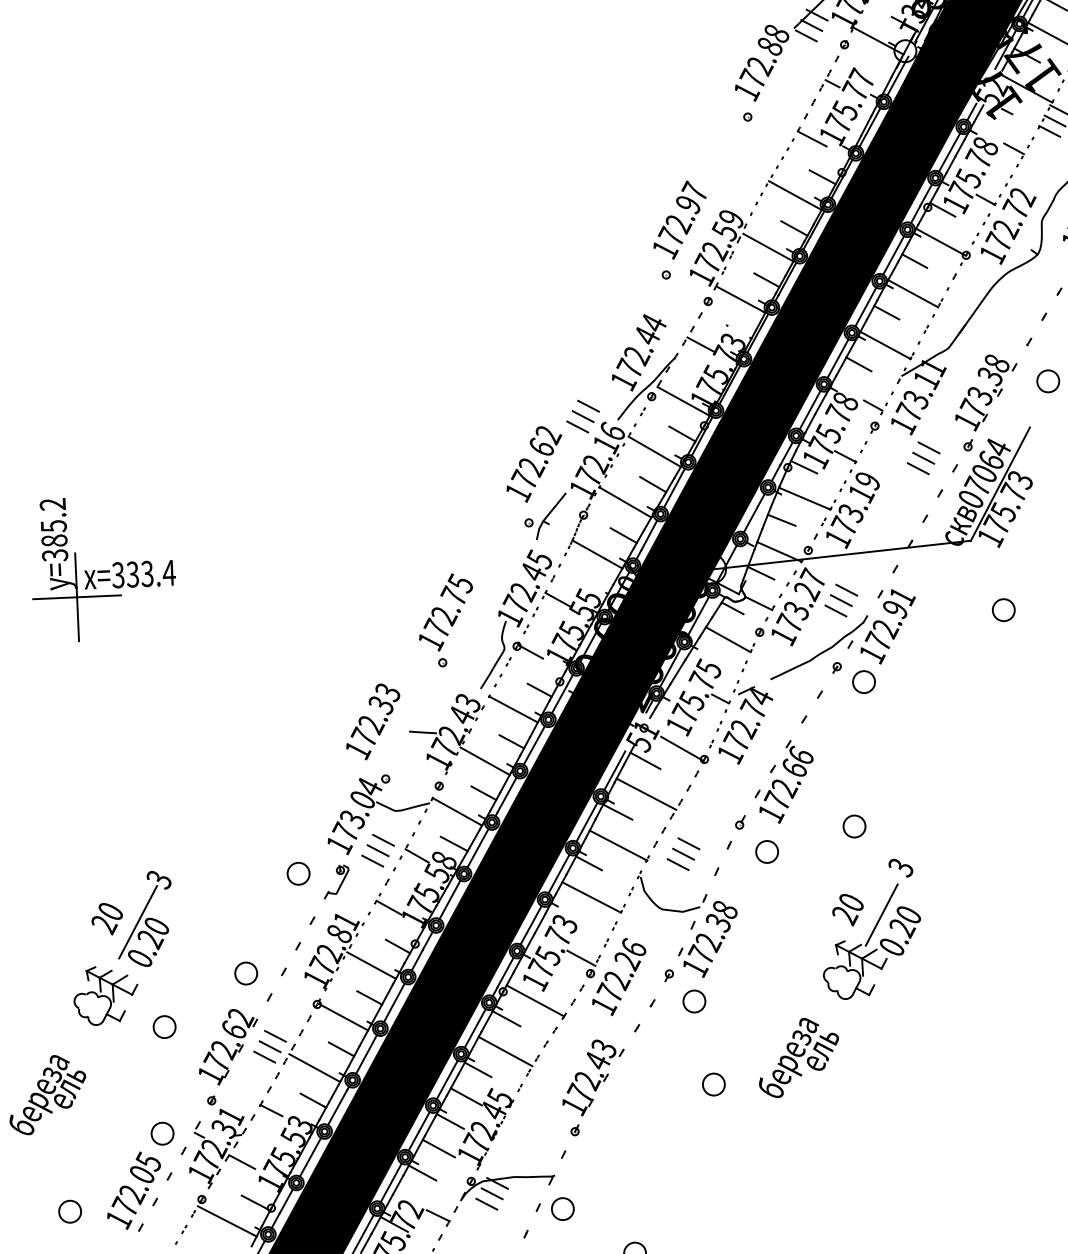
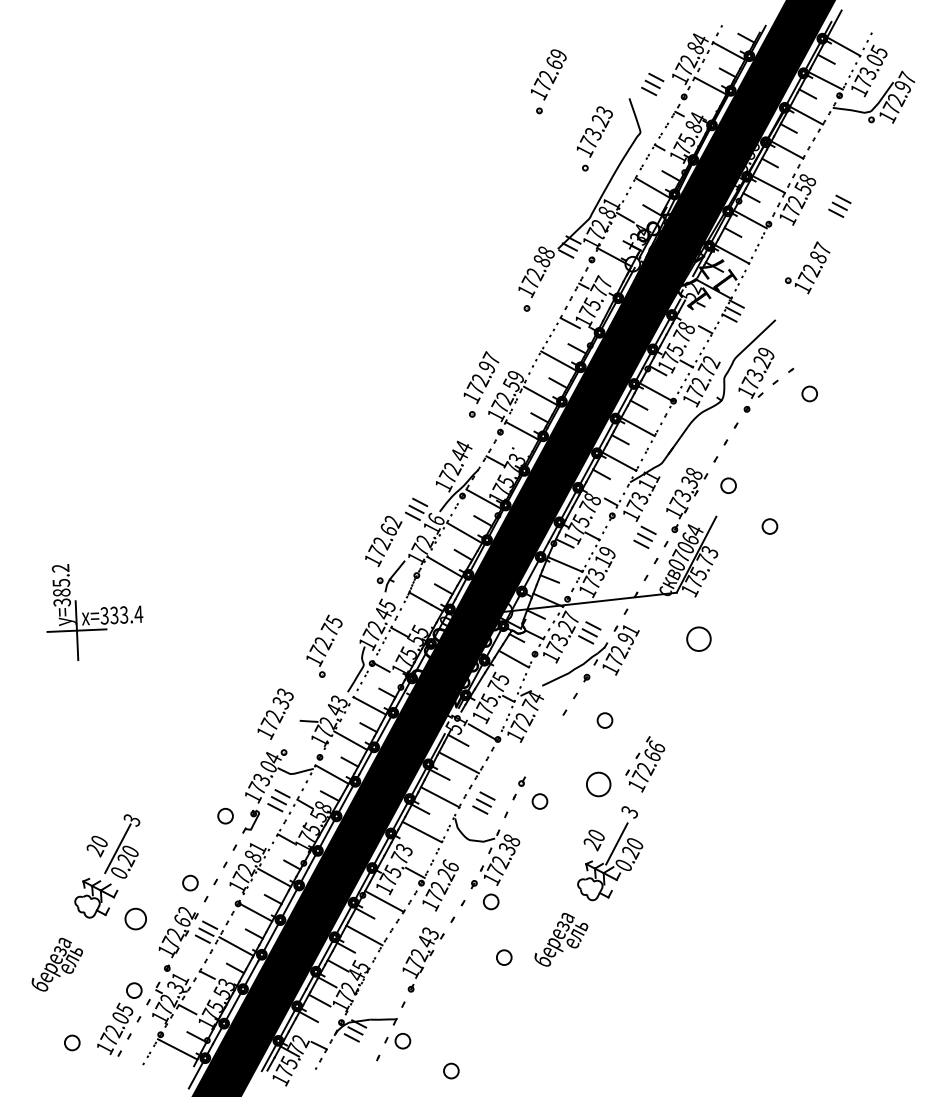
part: (1003, 610) -> (698, 639), size x1.6
part: (863, 681) -> (604, 720), moved
part: (784, 781) -> (645, 764), moved
part: (854, 826) -> (598, 784), size x1.6
part: (164, 1026) -> (135, 918), size x1.4

